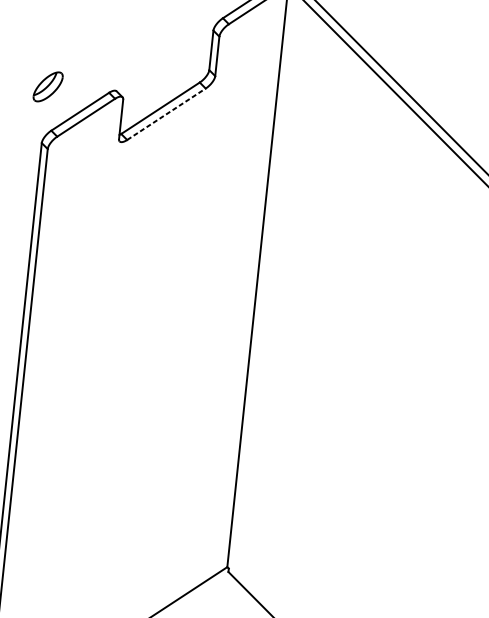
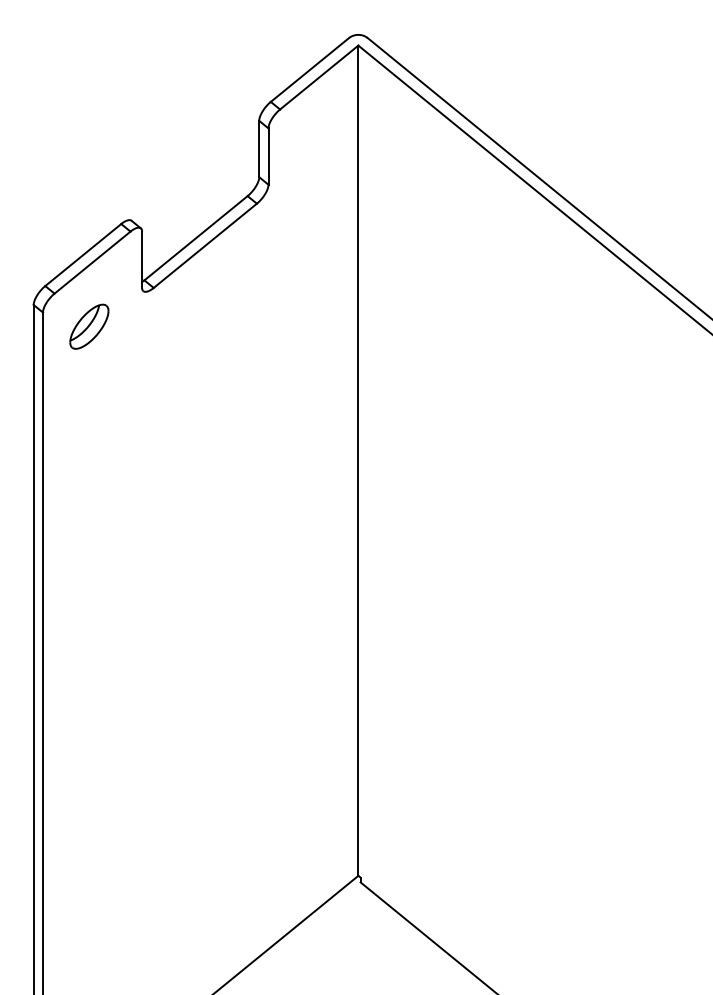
part: (48, 86) -> (89, 326), moved
line: (166, 114) -> (205, 245), dashed -> solid

